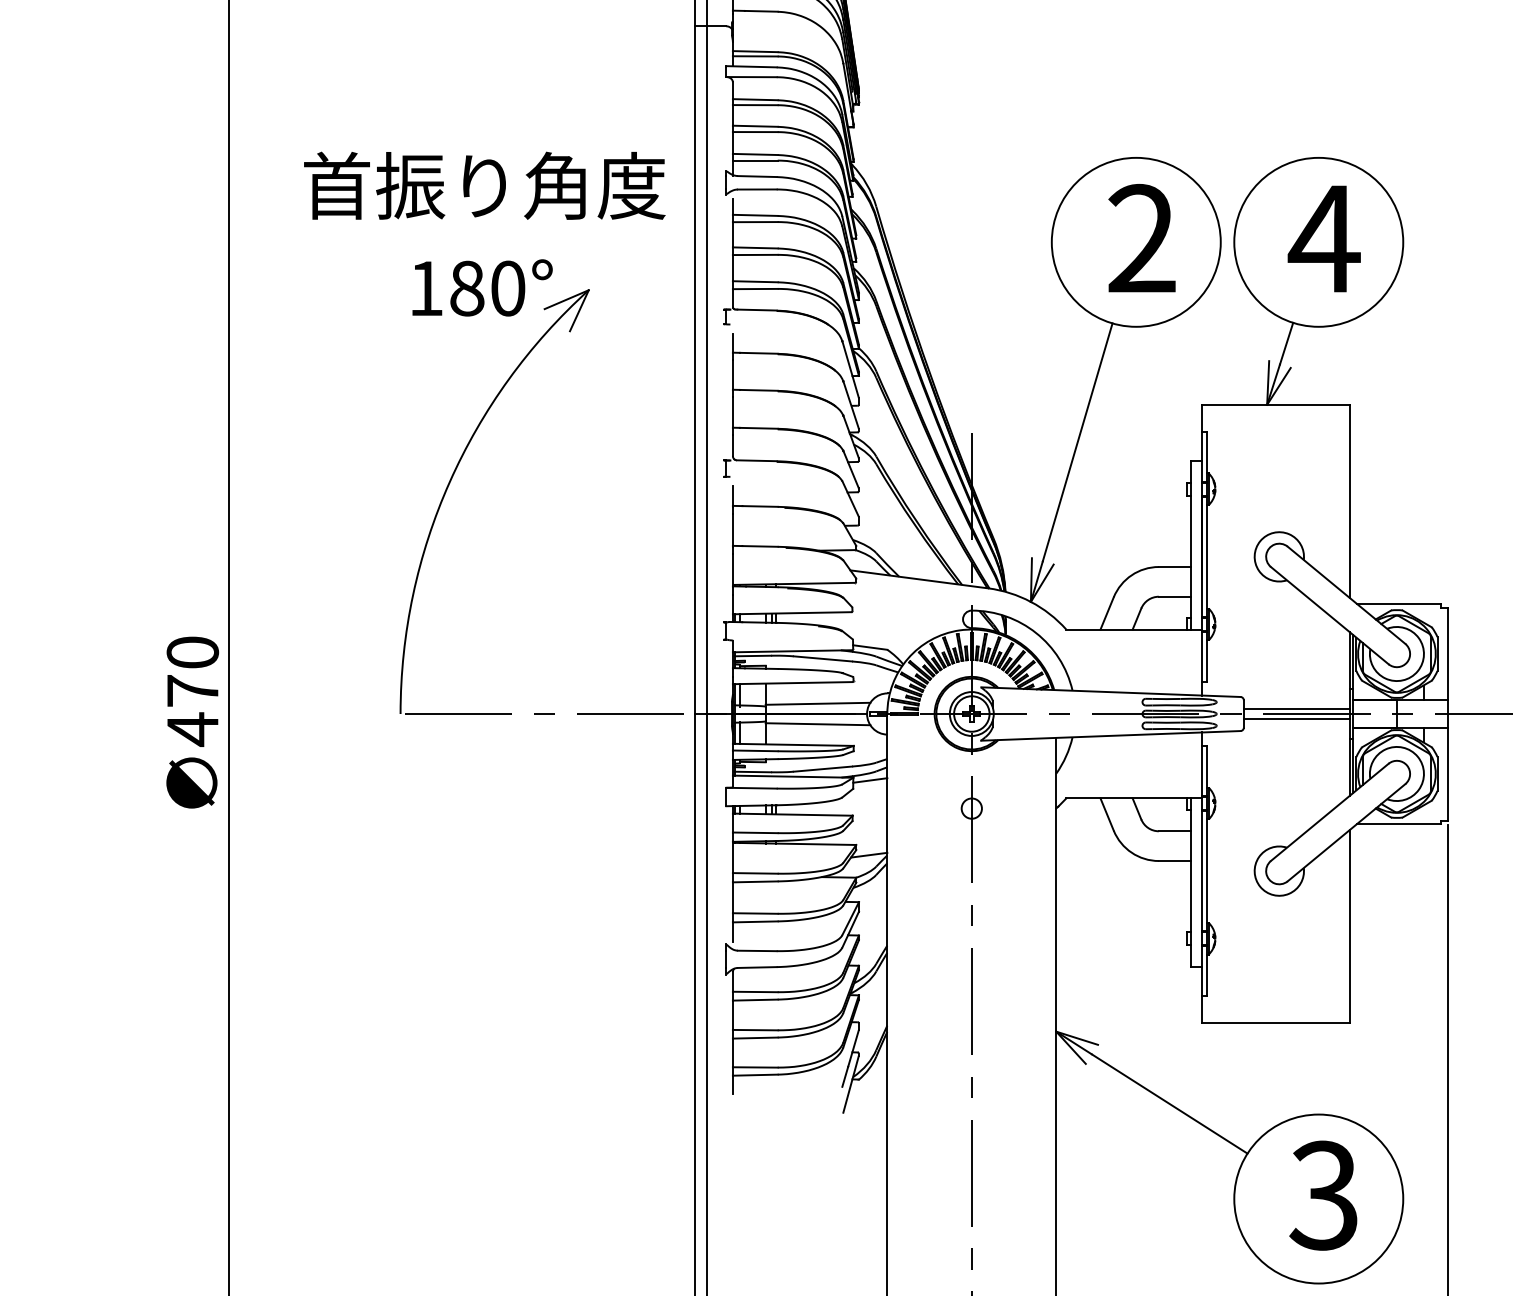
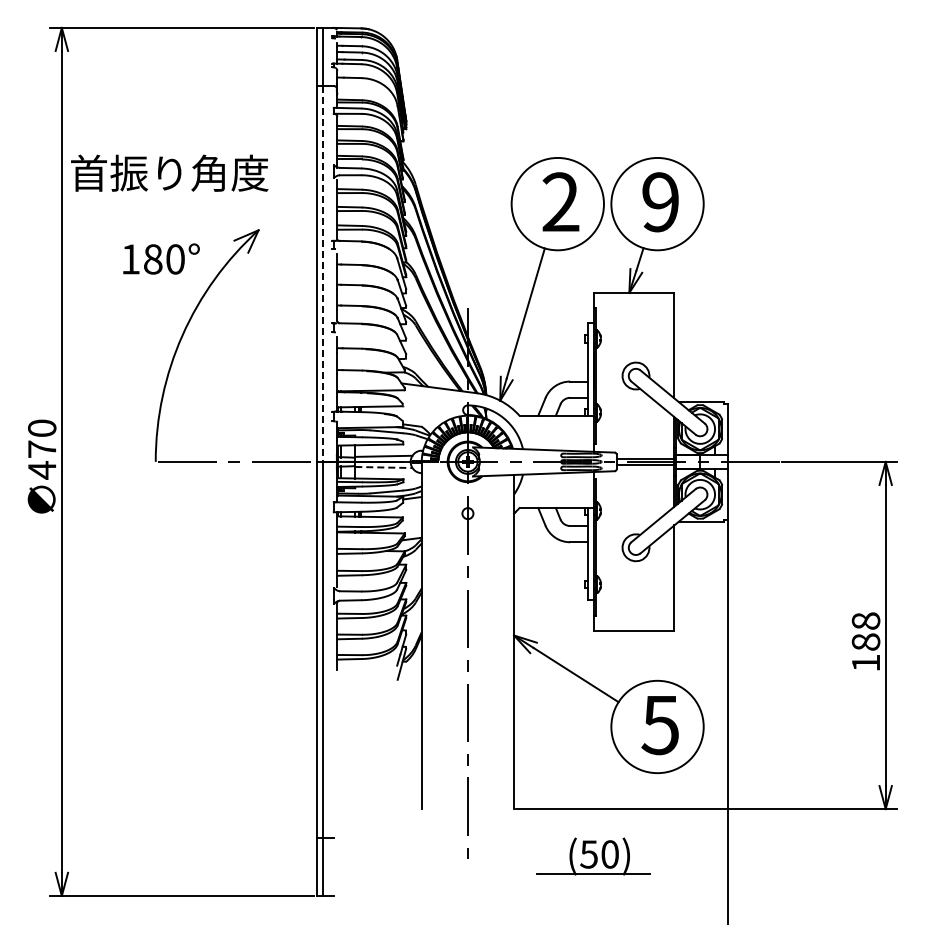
text: (484, 184) -> (169, 172), moved
text: (1324, 239) -> (660, 202), 4 -> 9
text: (482, 286) -> (161, 258), moved
line: (707, 369) -> (323, 273), solid -> dashed
line: (817, 724) -> (383, 467), solid -> dashed
text: (1322, 1194) -> (659, 724), 3 -> 5

